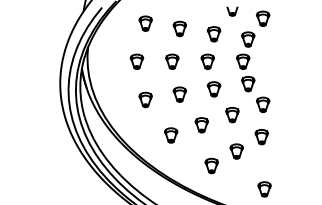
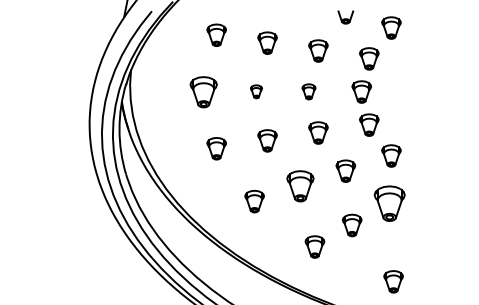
part: (136, 61) -> (203, 91), size x1.4
part: (172, 61) -> (256, 91), size x0.6
part: (207, 61) -> (308, 91), size x0.7
part: (201, 125) -> (299, 186), size x1.4
part: (261, 137) -> (389, 204), size x1.6

